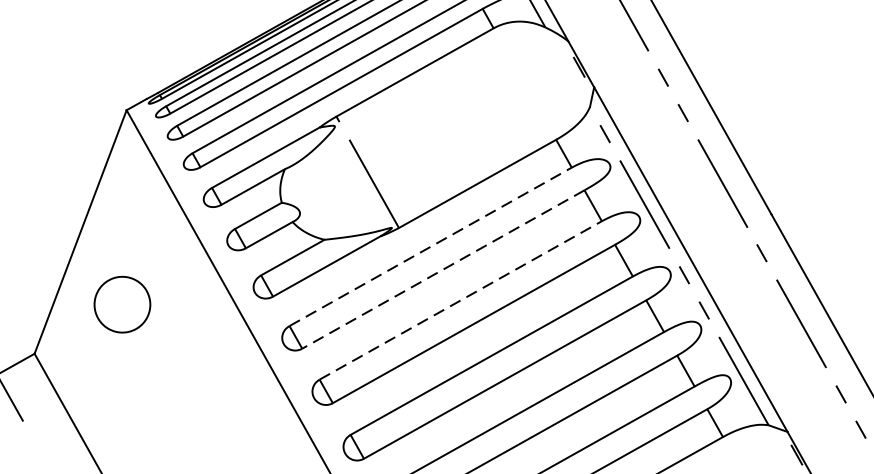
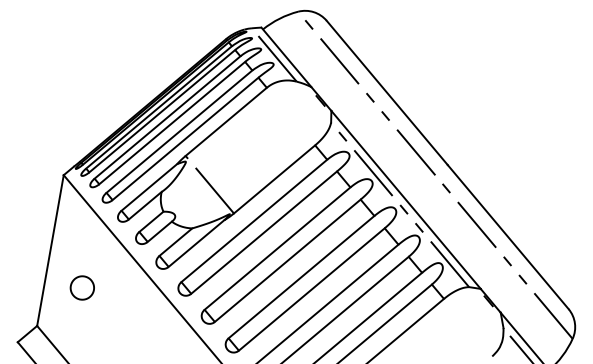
line: (431, 246) -> (254, 220), dashed -> solid
line: (442, 269) -> (263, 232), dashed -> solid
line: (460, 300) -> (277, 248), dashed -> solid
part: (120, 303) -> (81, 287), size x0.71

